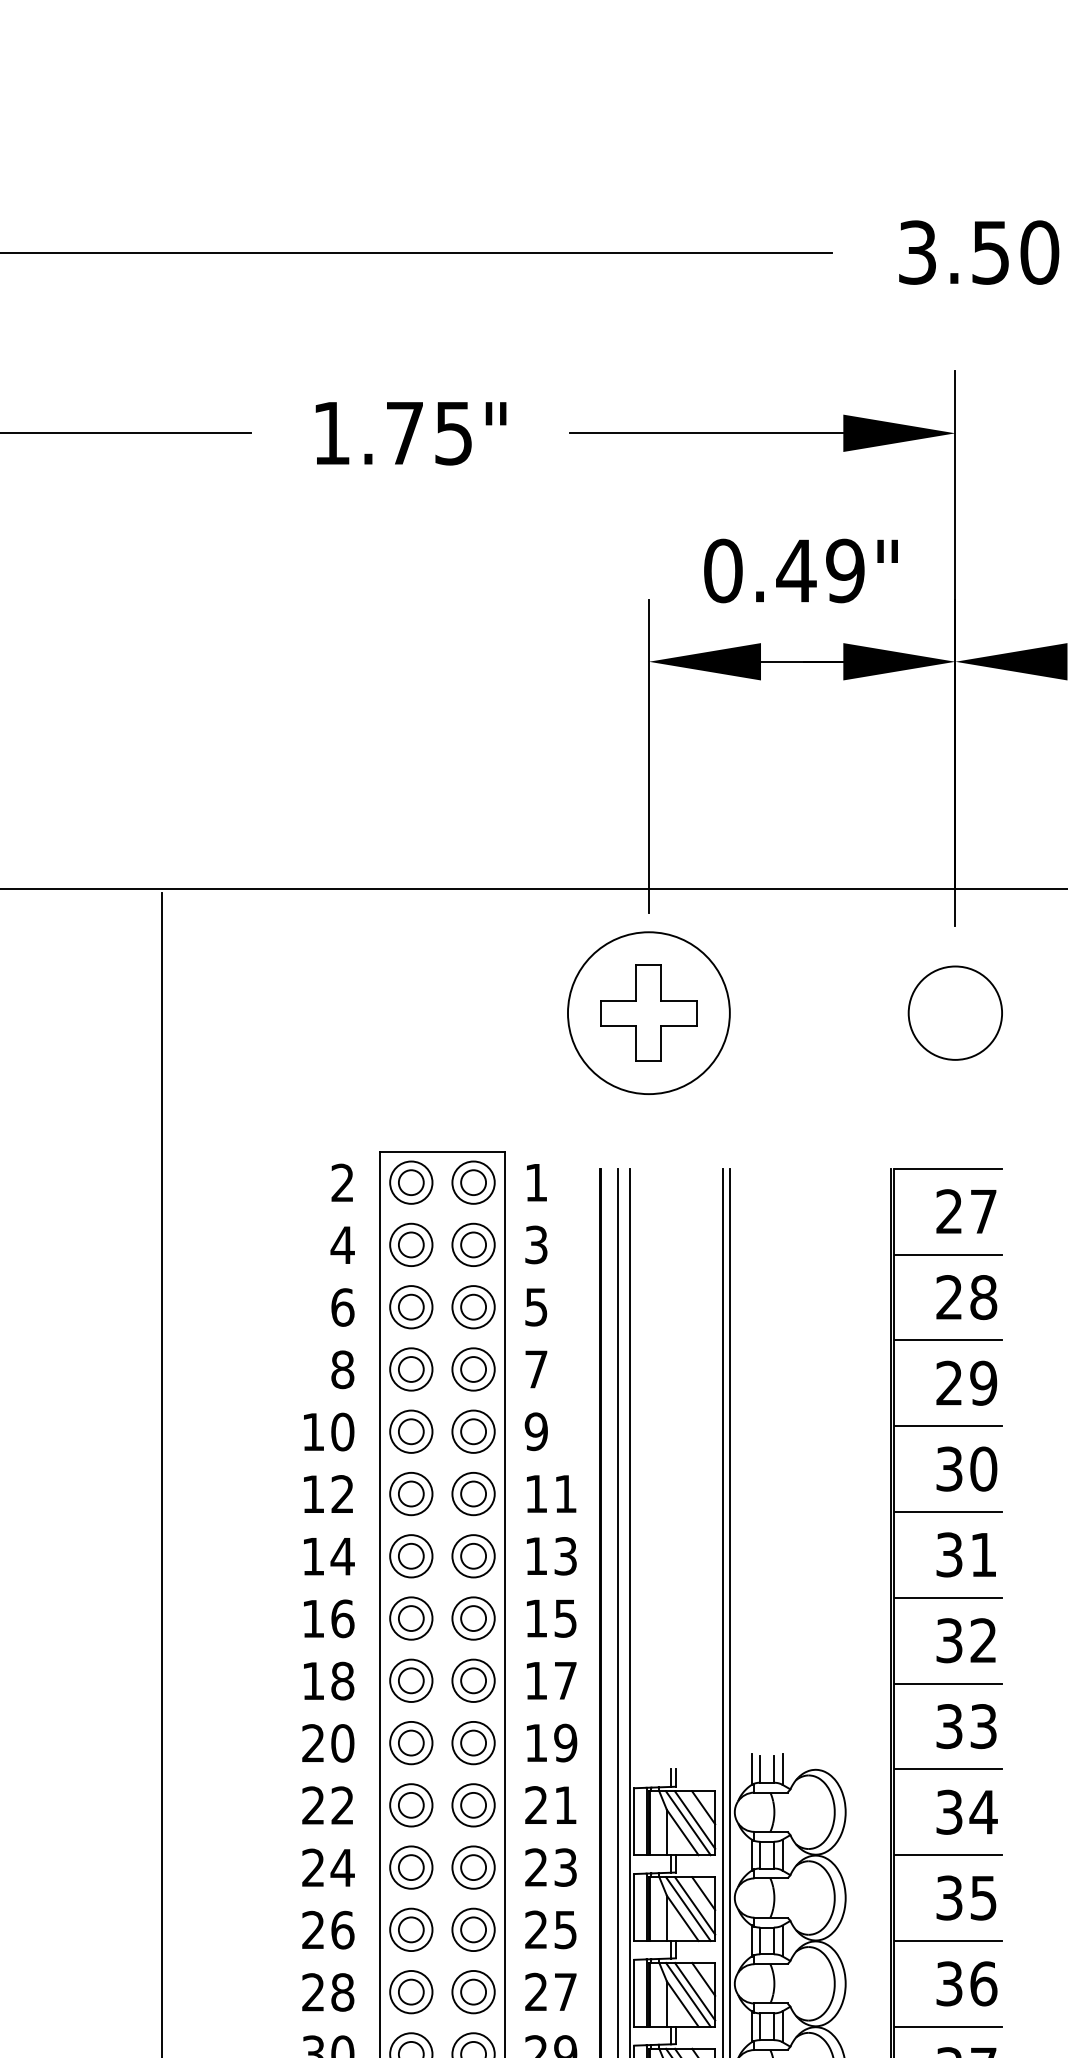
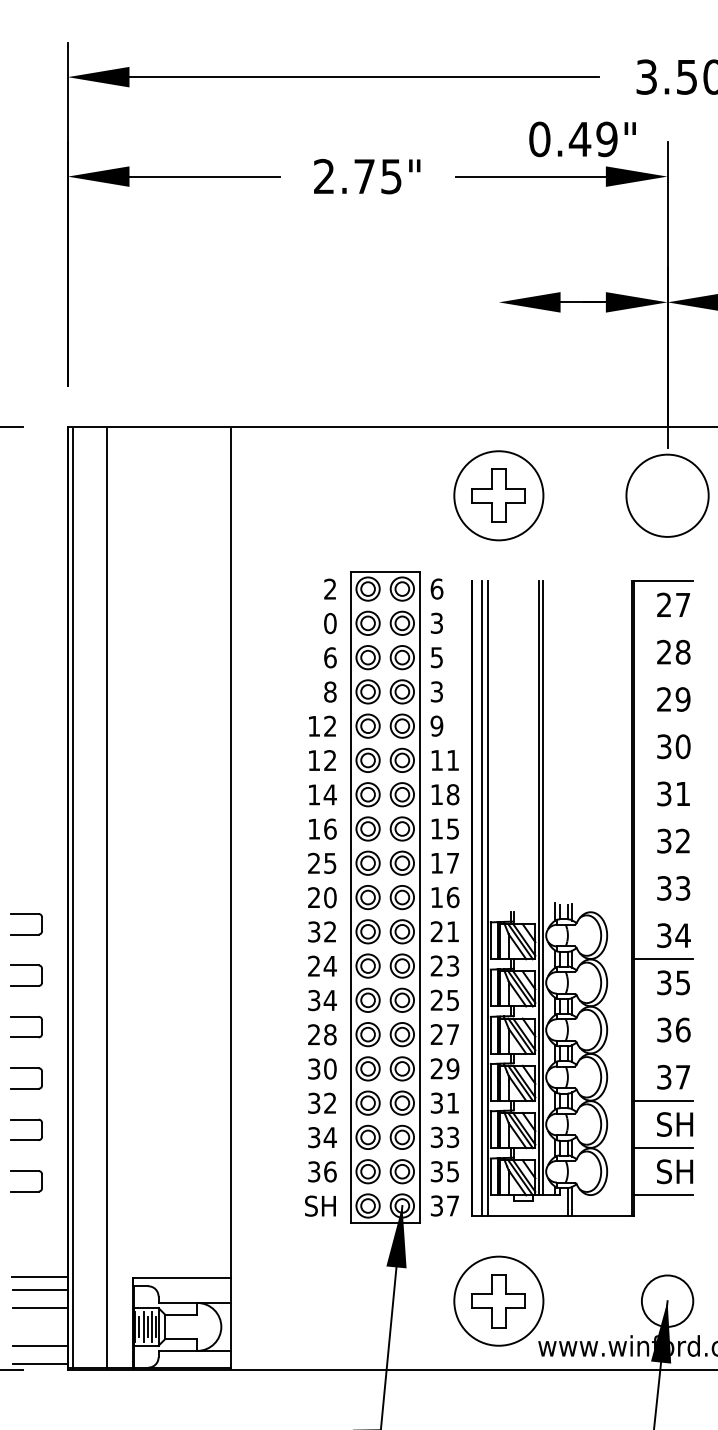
text: (330, 431) -> (323, 175), 1.75" -> 2.75"
text: (800, 571) -> (582, 139), moved
line: (648, 756) -> (498, 354), removed
circle: (955, 1012) -> (667, 495), size x1.6
text: (535, 1181) -> (436, 588), 1 -> 6
text: (341, 1245) -> (329, 623), 4 -> 0
line: (948, 1254) -> (663, 628), removed
line: (948, 1339) -> (663, 675), removed
text: (535, 1368) -> (436, 691), 7 -> 3
line: (948, 1426) -> (663, 723), removed
text: (343, 1430) -> (330, 725), 10 -> 12
line: (948, 1512) -> (663, 770), removed
text: (564, 1555) -> (452, 794), 13 -> 18
line: (948, 1597) -> (663, 817), removed
text: (328, 1679) -> (322, 862), 18 -> 25
line: (948, 1683) -> (663, 864), removed
text: (564, 1743) -> (452, 897), 19 -> 16
line: (948, 1768) -> (663, 911), removed
text: (313, 1804) -> (314, 931), 22 -> 32
text: (328, 1930) -> (322, 1000), 26 -> 34
line: (948, 1941) -> (663, 1006), removed
line: (948, 2026) -> (663, 1053), removed

